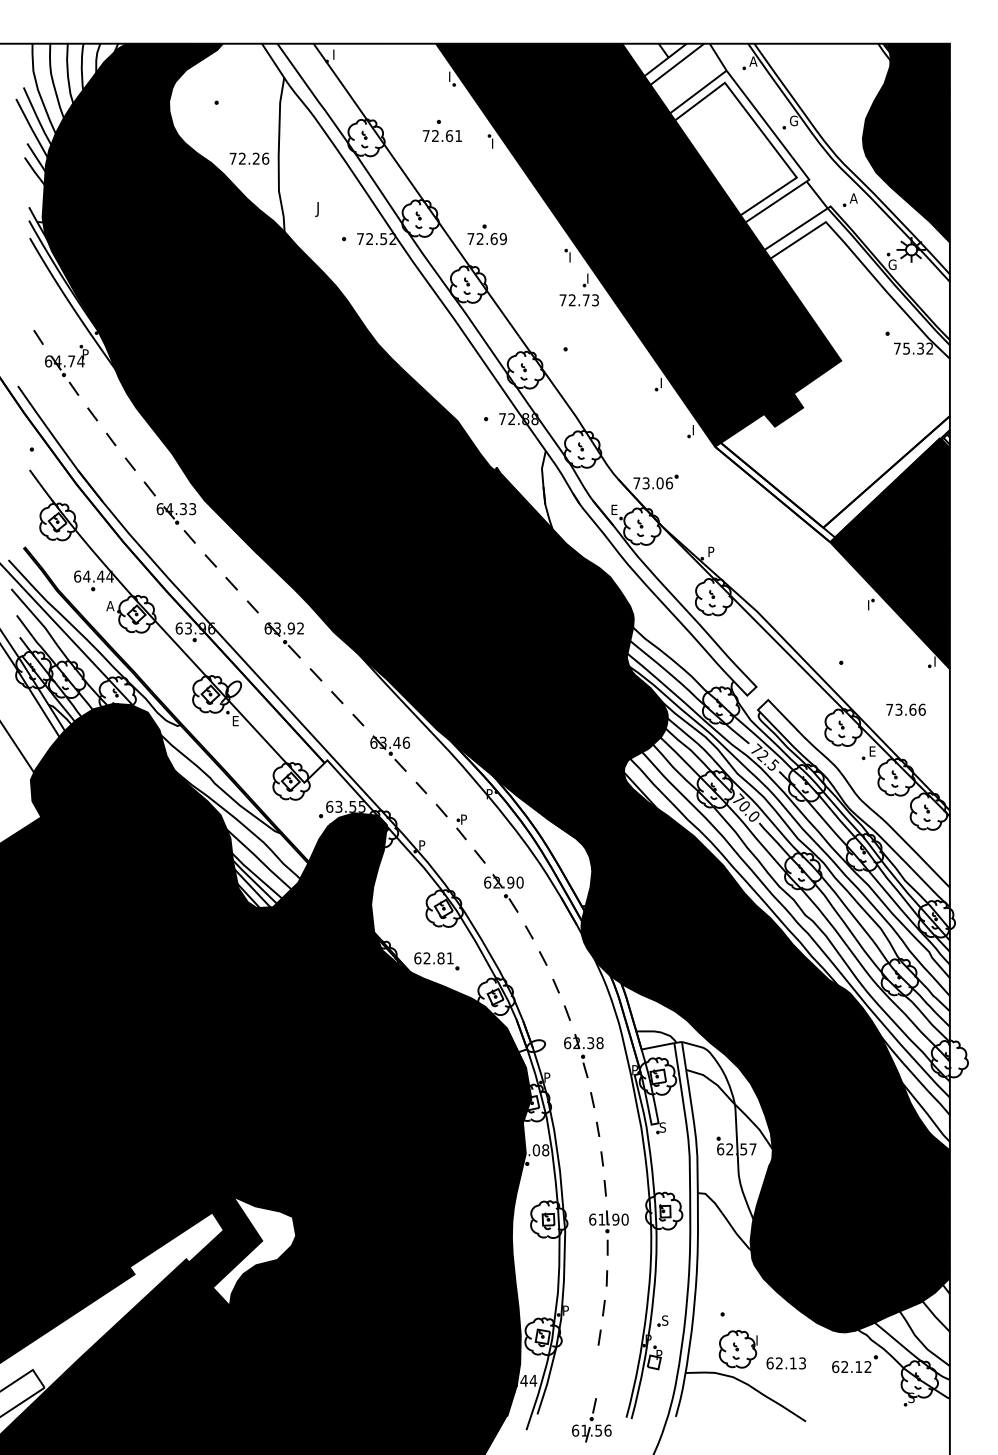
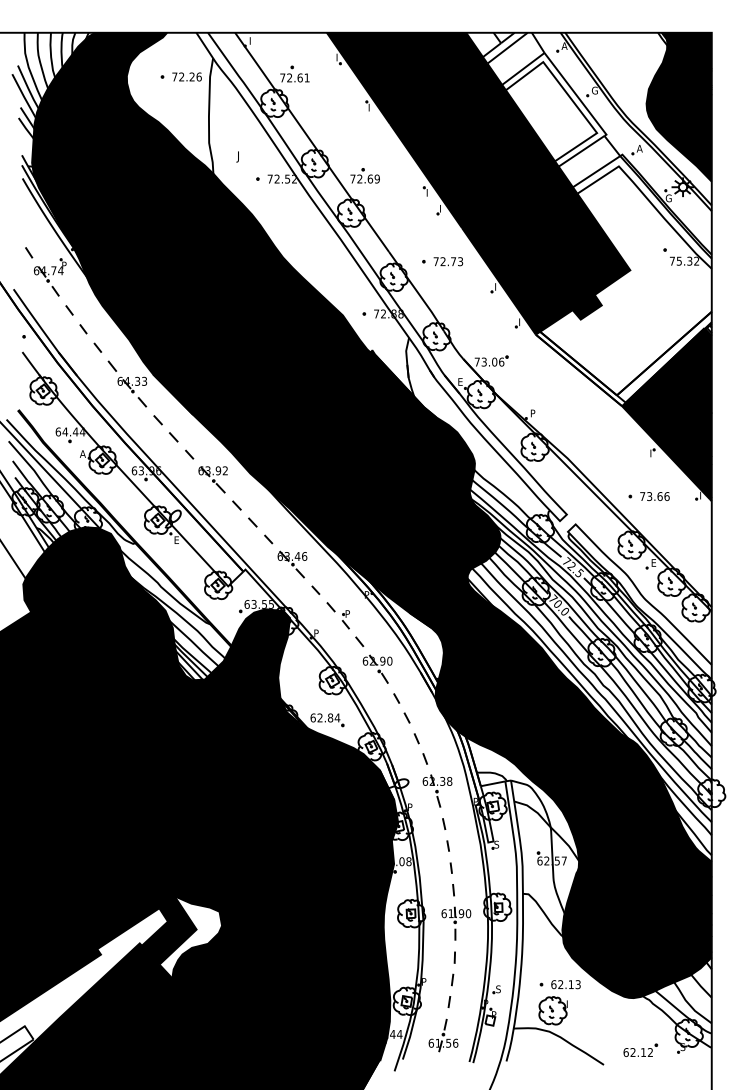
part: (441, 130) -> (294, 73), moved
text: (249, 158) -> (187, 76), moved
text: (578, 300) -> (447, 261), moved
text: (905, 709) -> (654, 496), moved
text: (450, 958) -> (337, 718), 62.81 -> 62.84
text: (785, 1363) -> (565, 984), moved
part: (854, 1364) -> (640, 1050), moved
part: (591, 1420) -> (443, 1035), moved

